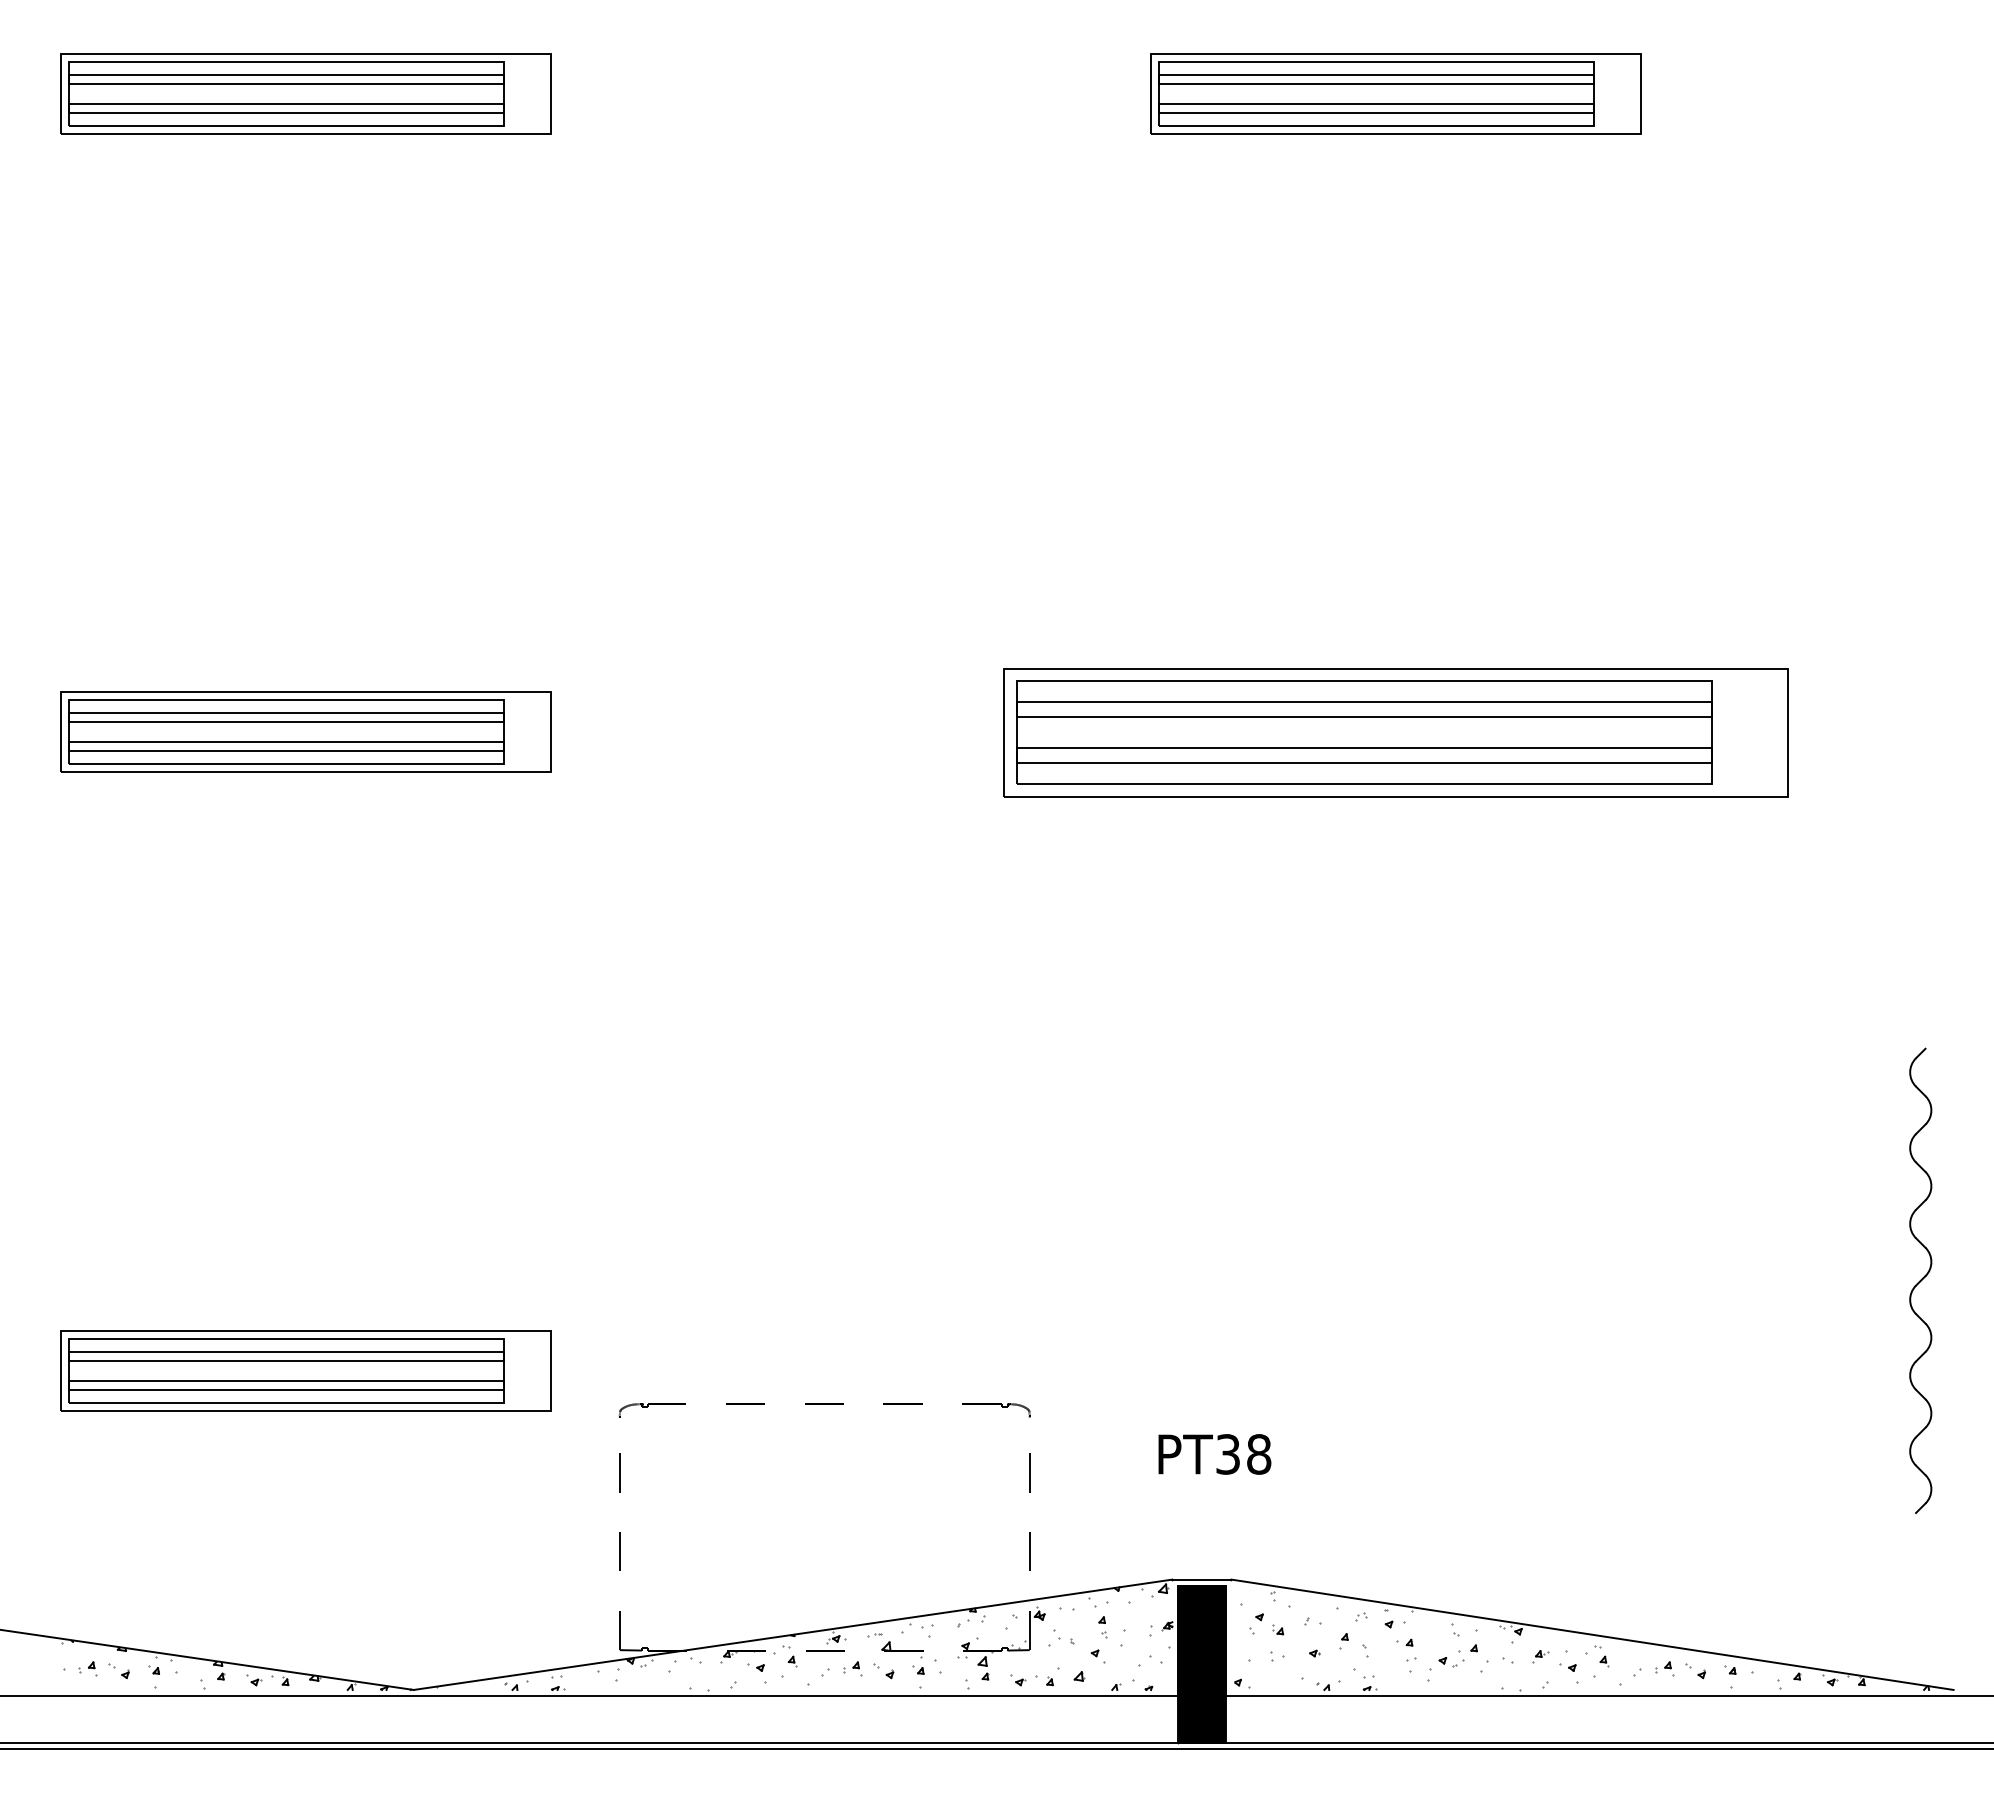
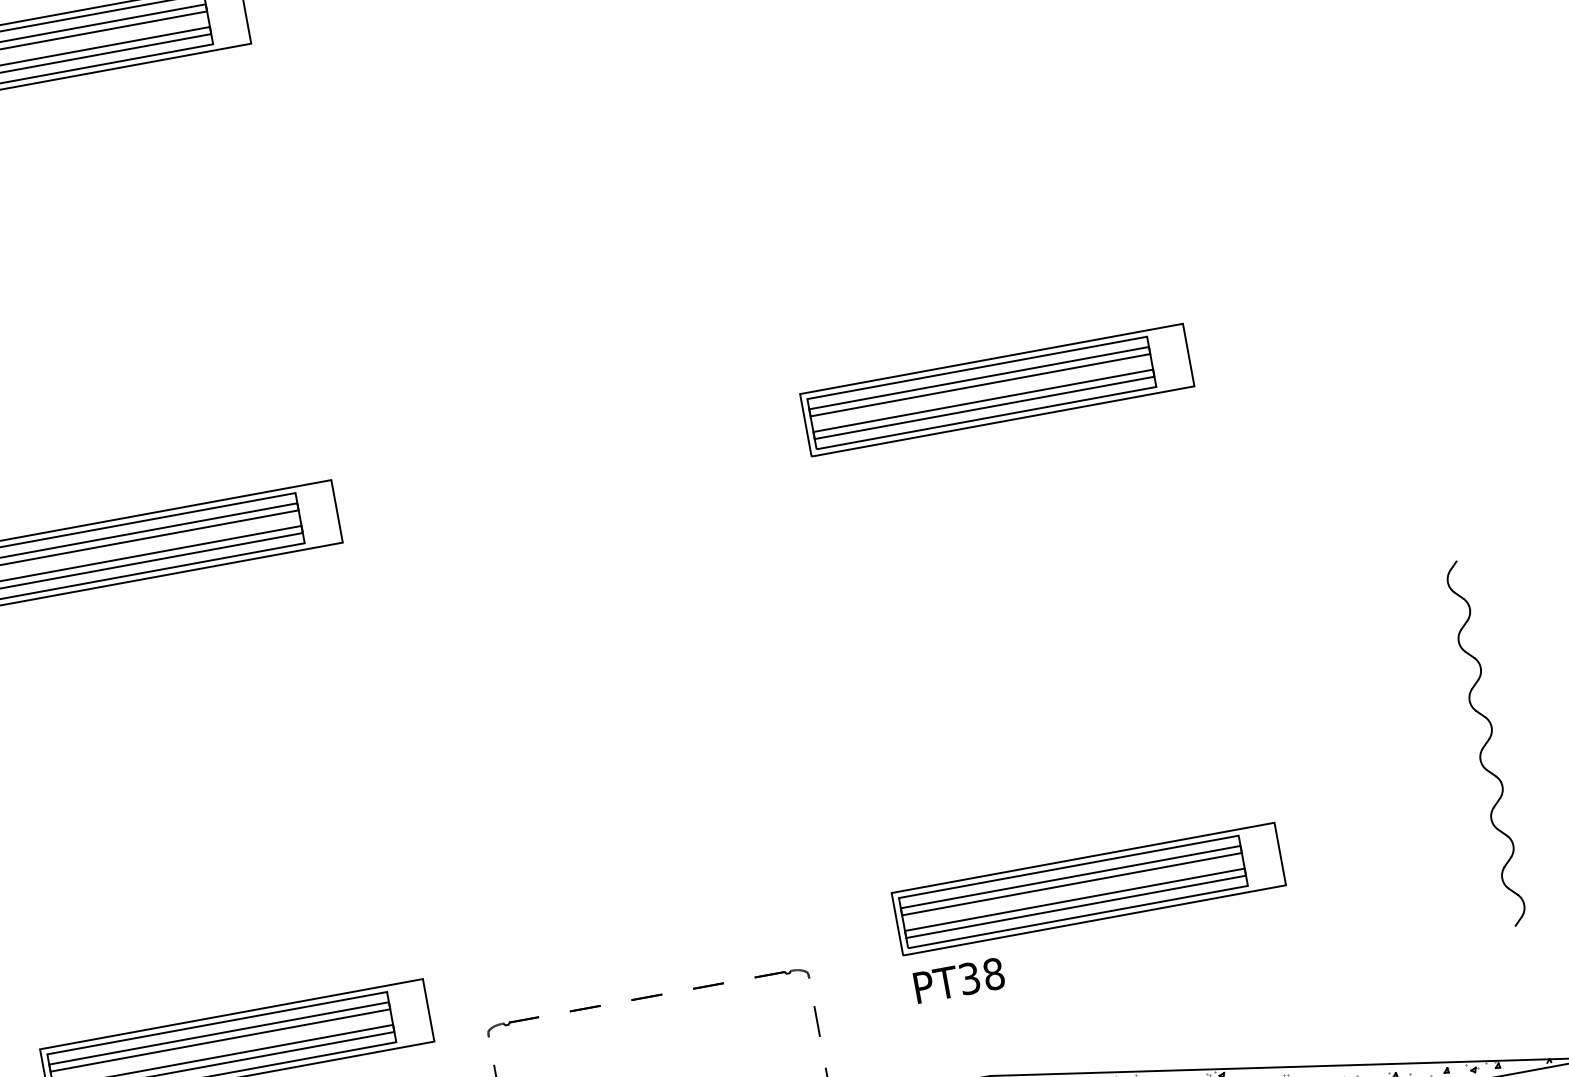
part: (1395, 731) -> (996, 389), size x0.62
part: (1395, 1370) -> (1088, 889), added

